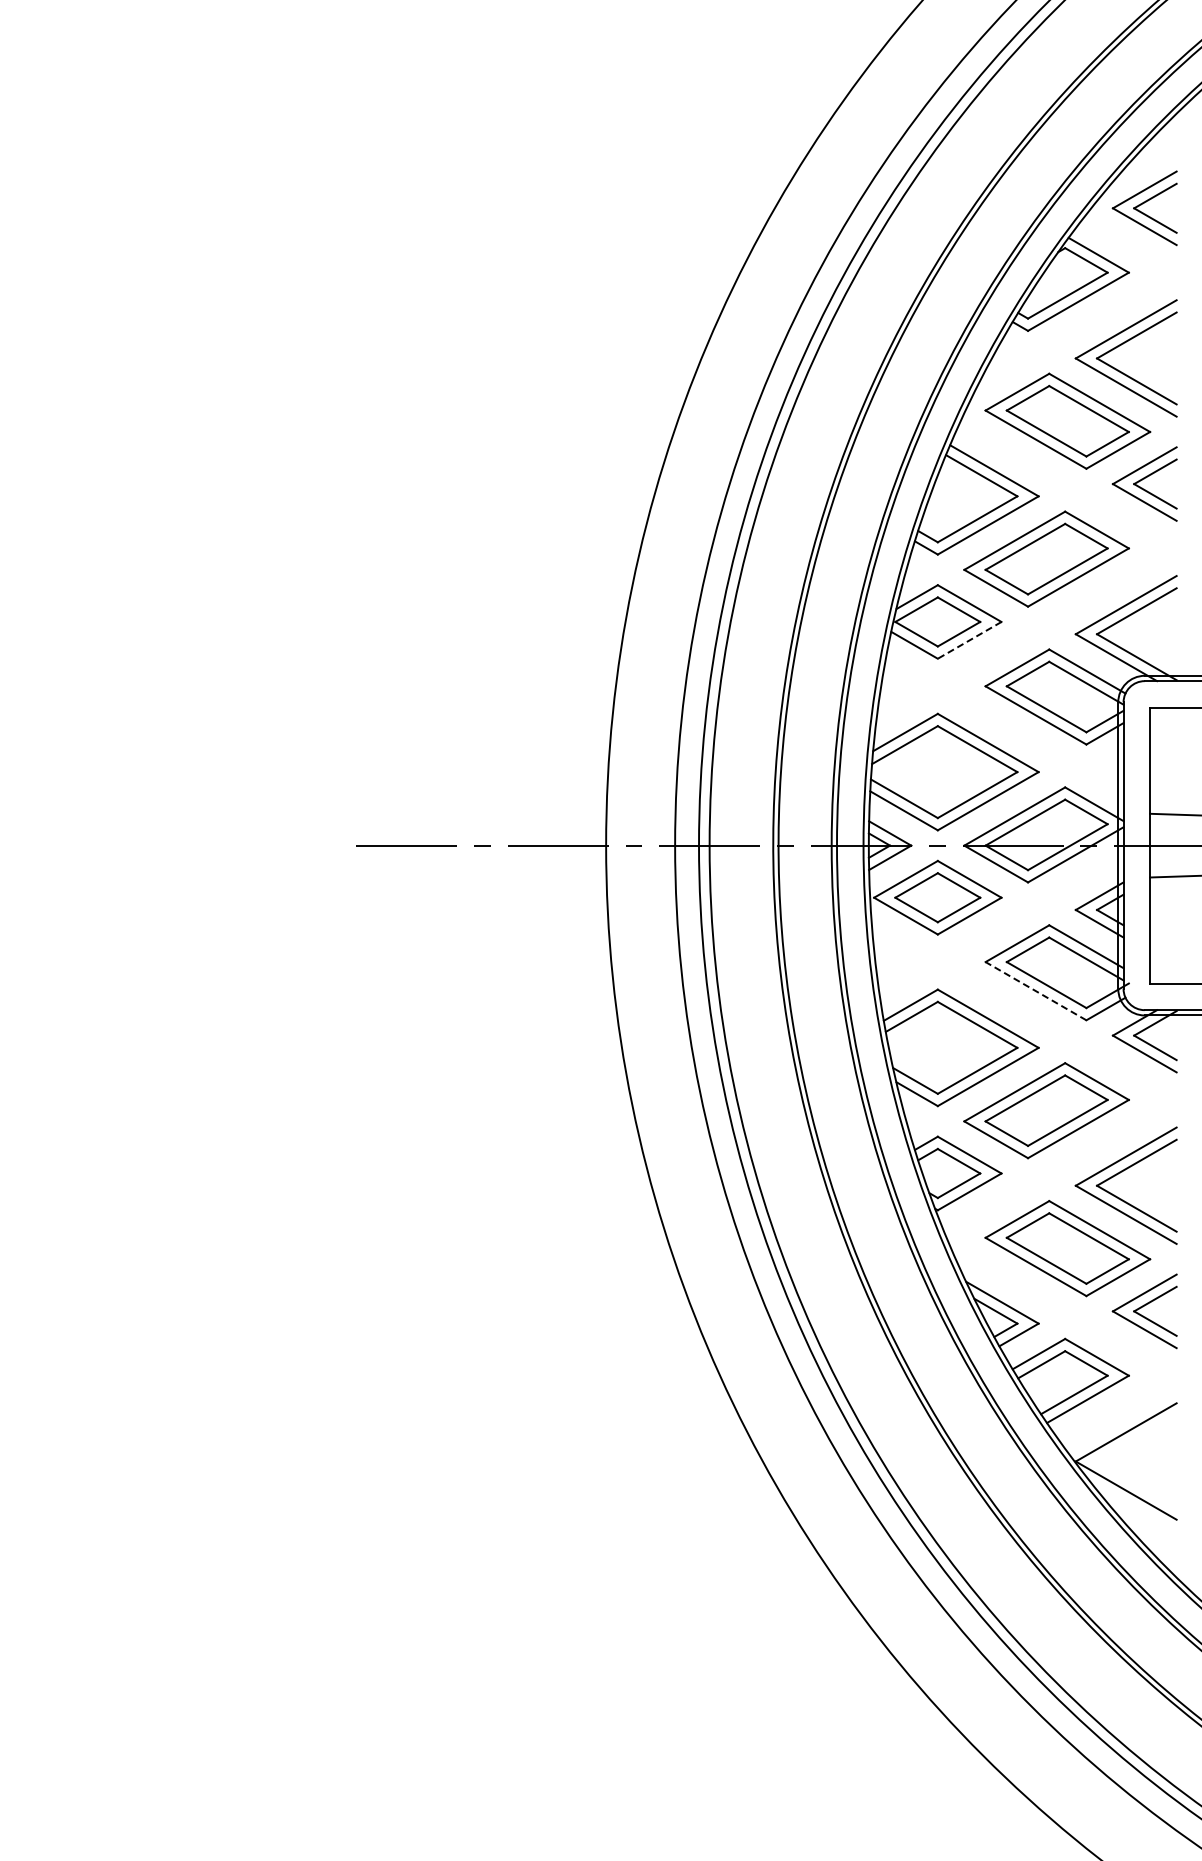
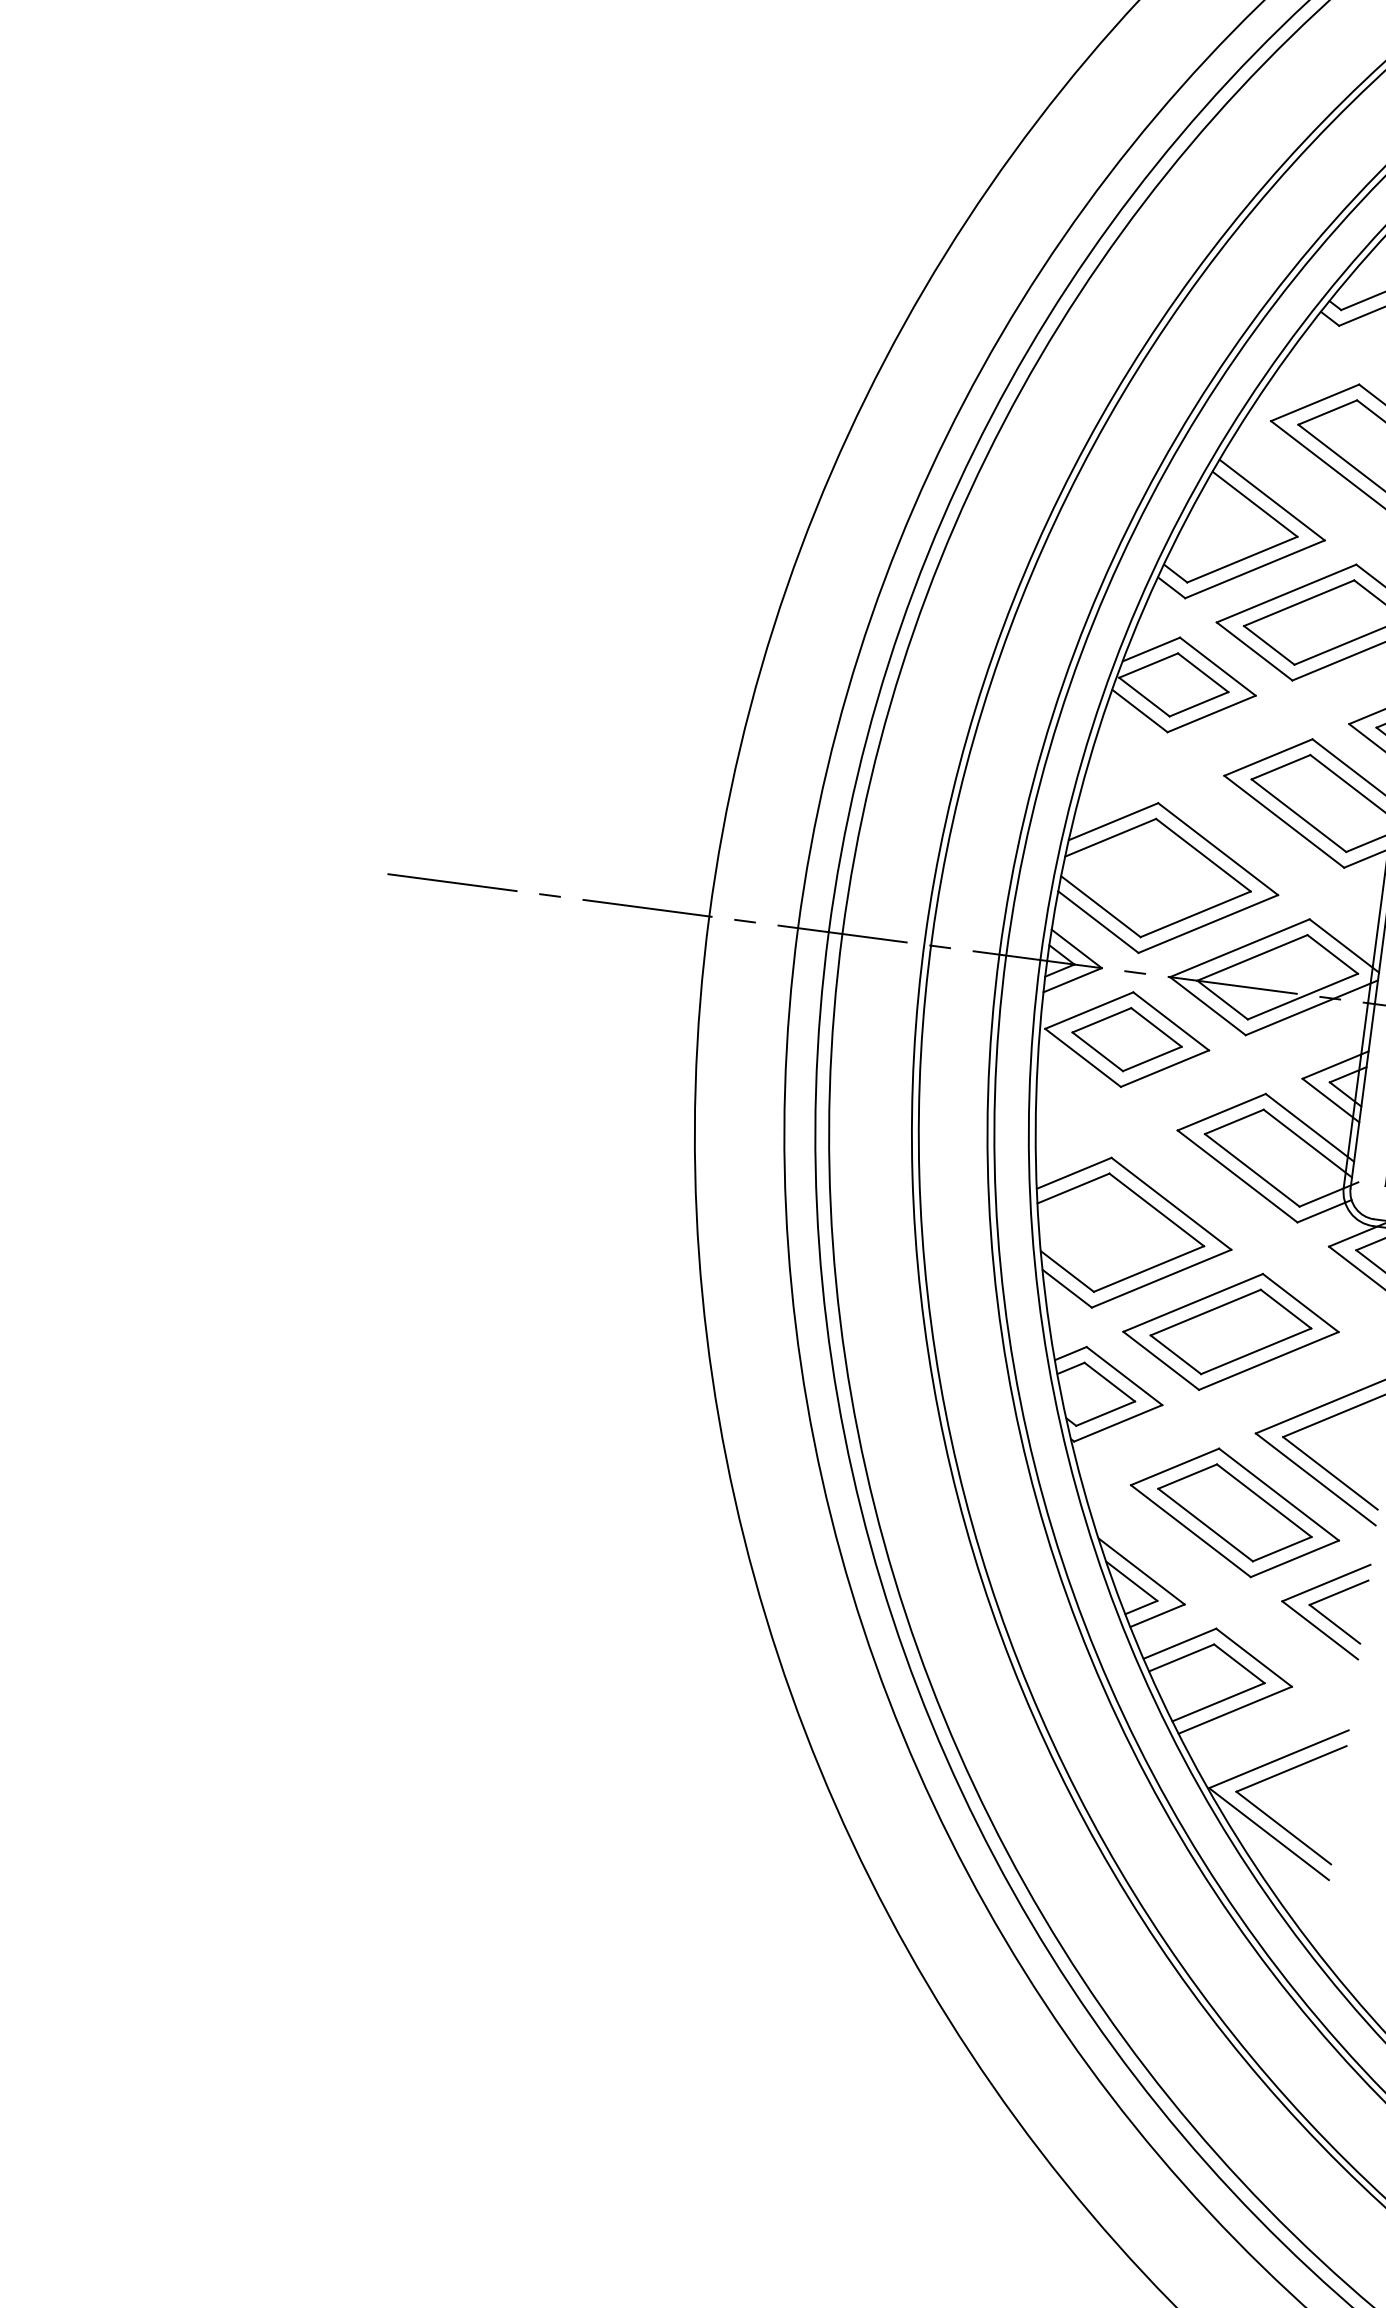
line: (969, 640) -> (1211, 714), dashed -> solid
line: (1035, 990) -> (1237, 1175), dashed -> solid
part: (1125, 1446) -> (1275, 1777), added

